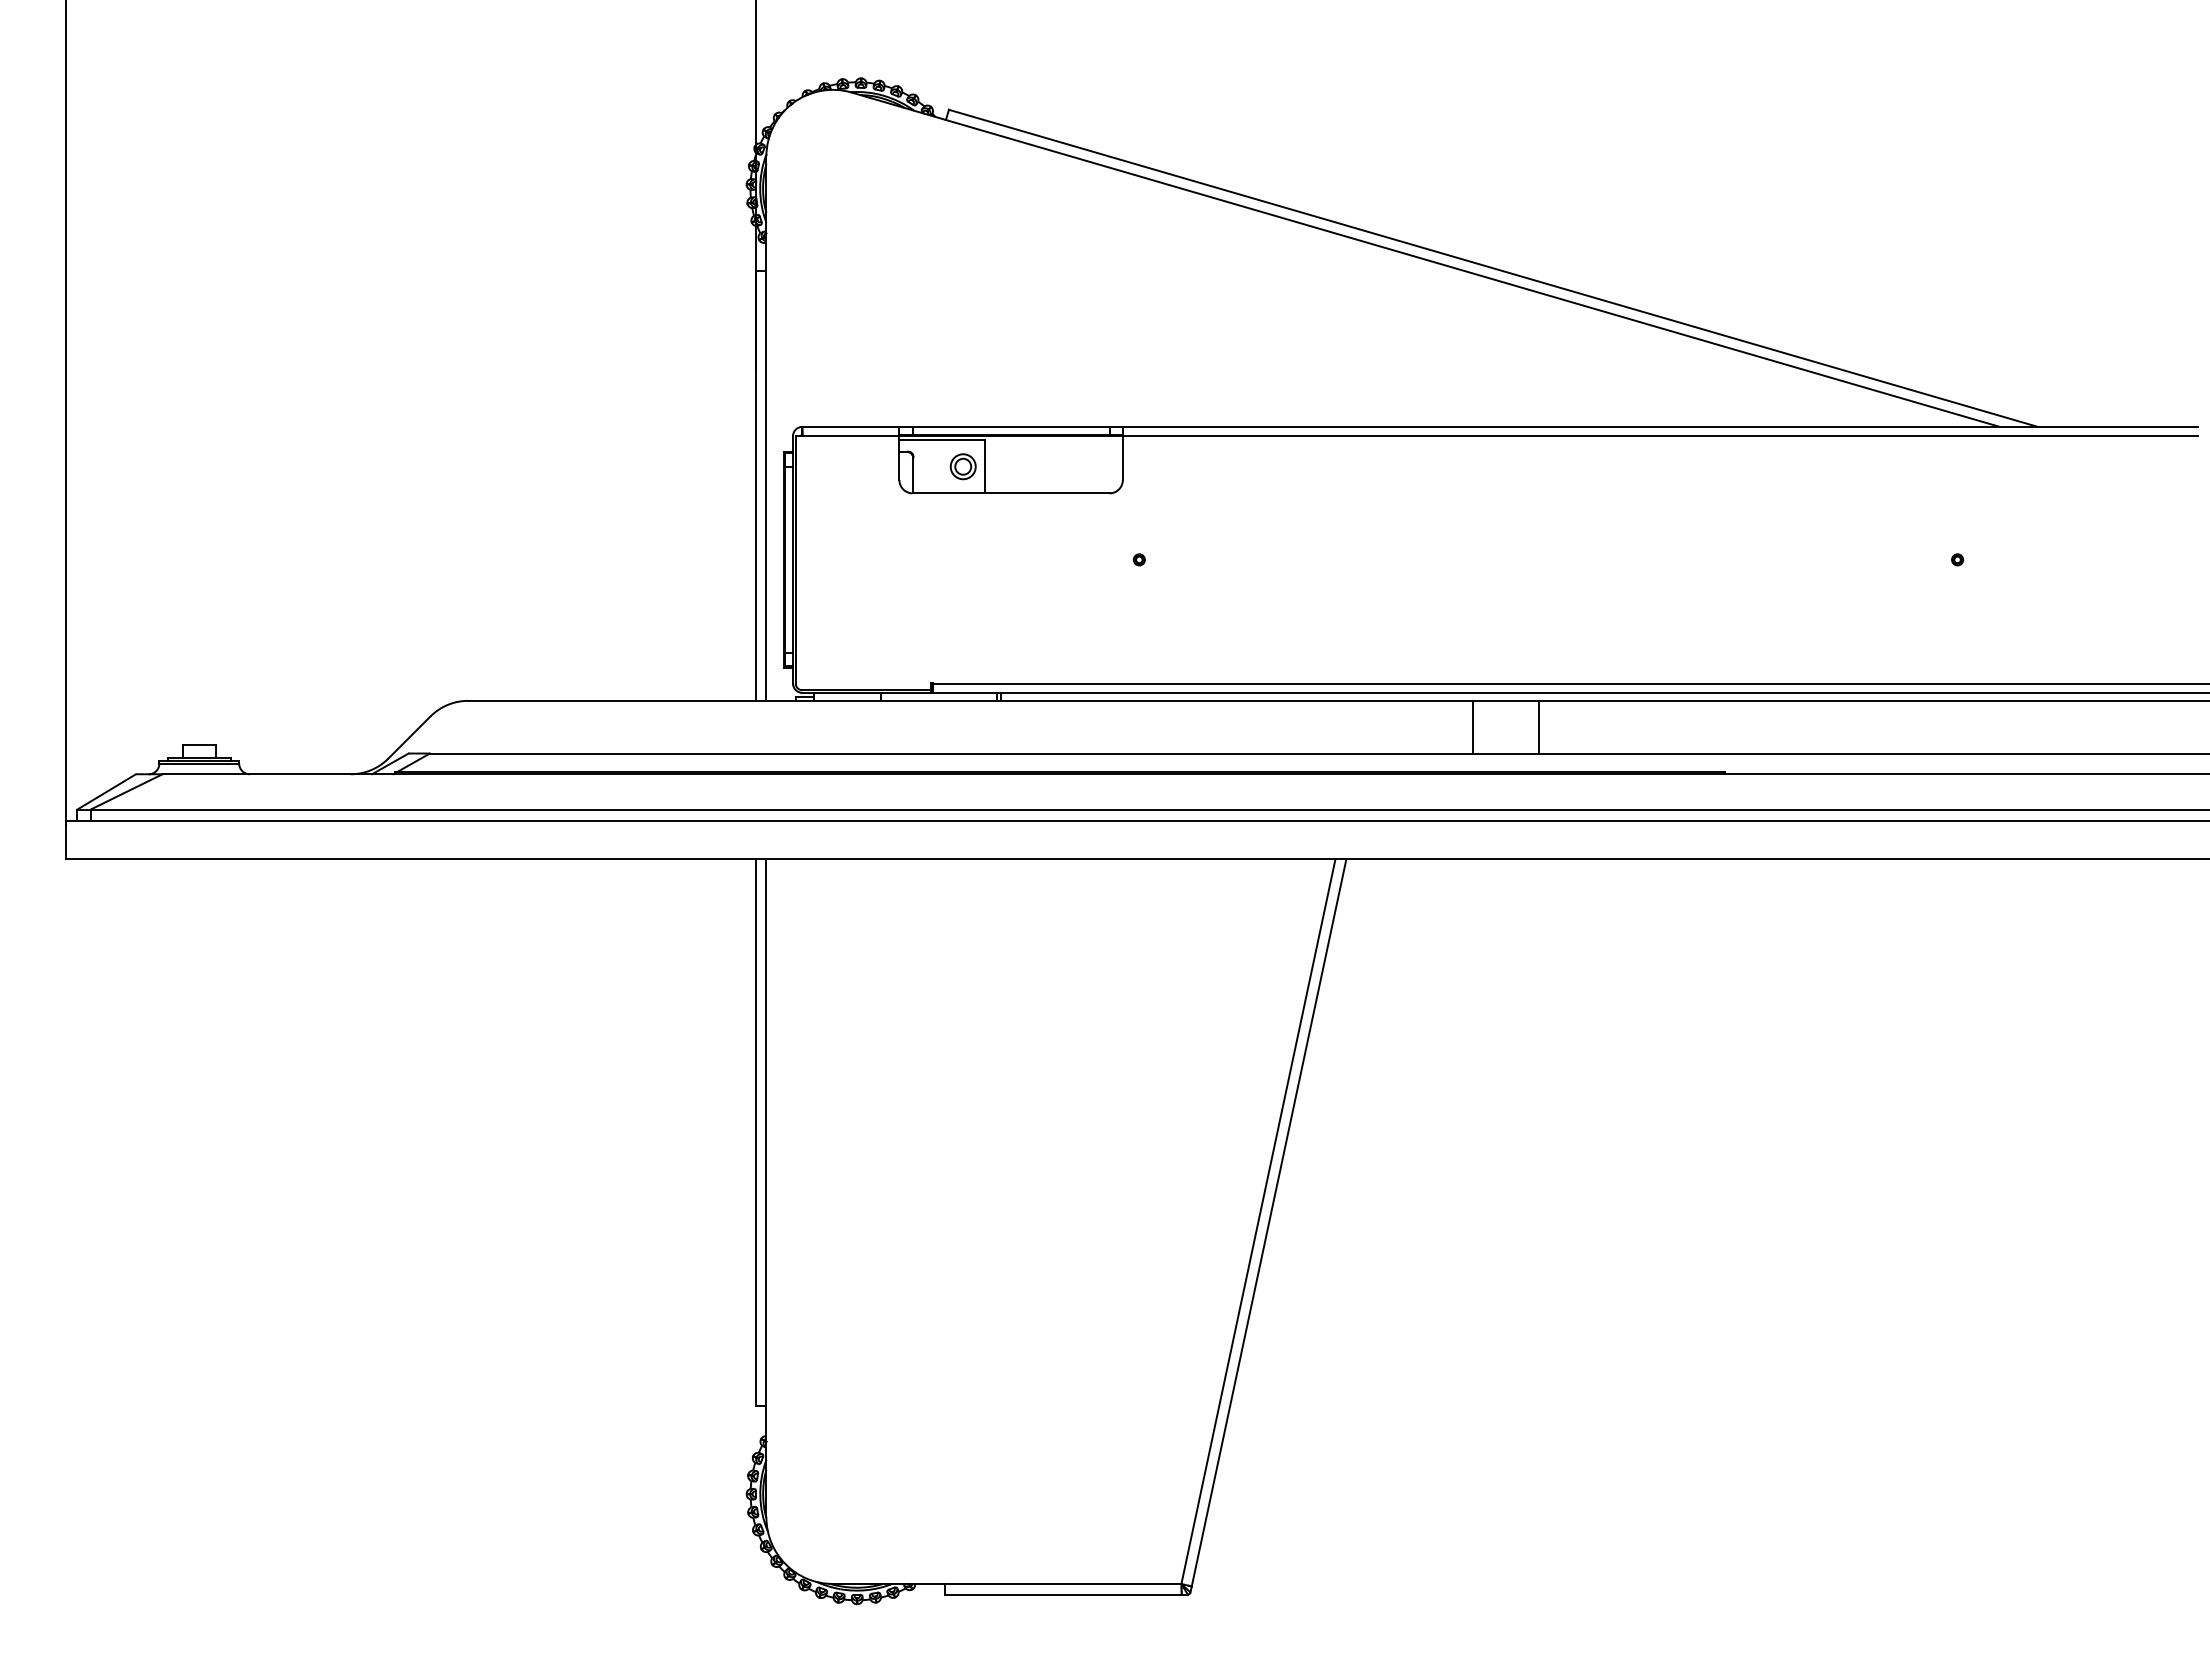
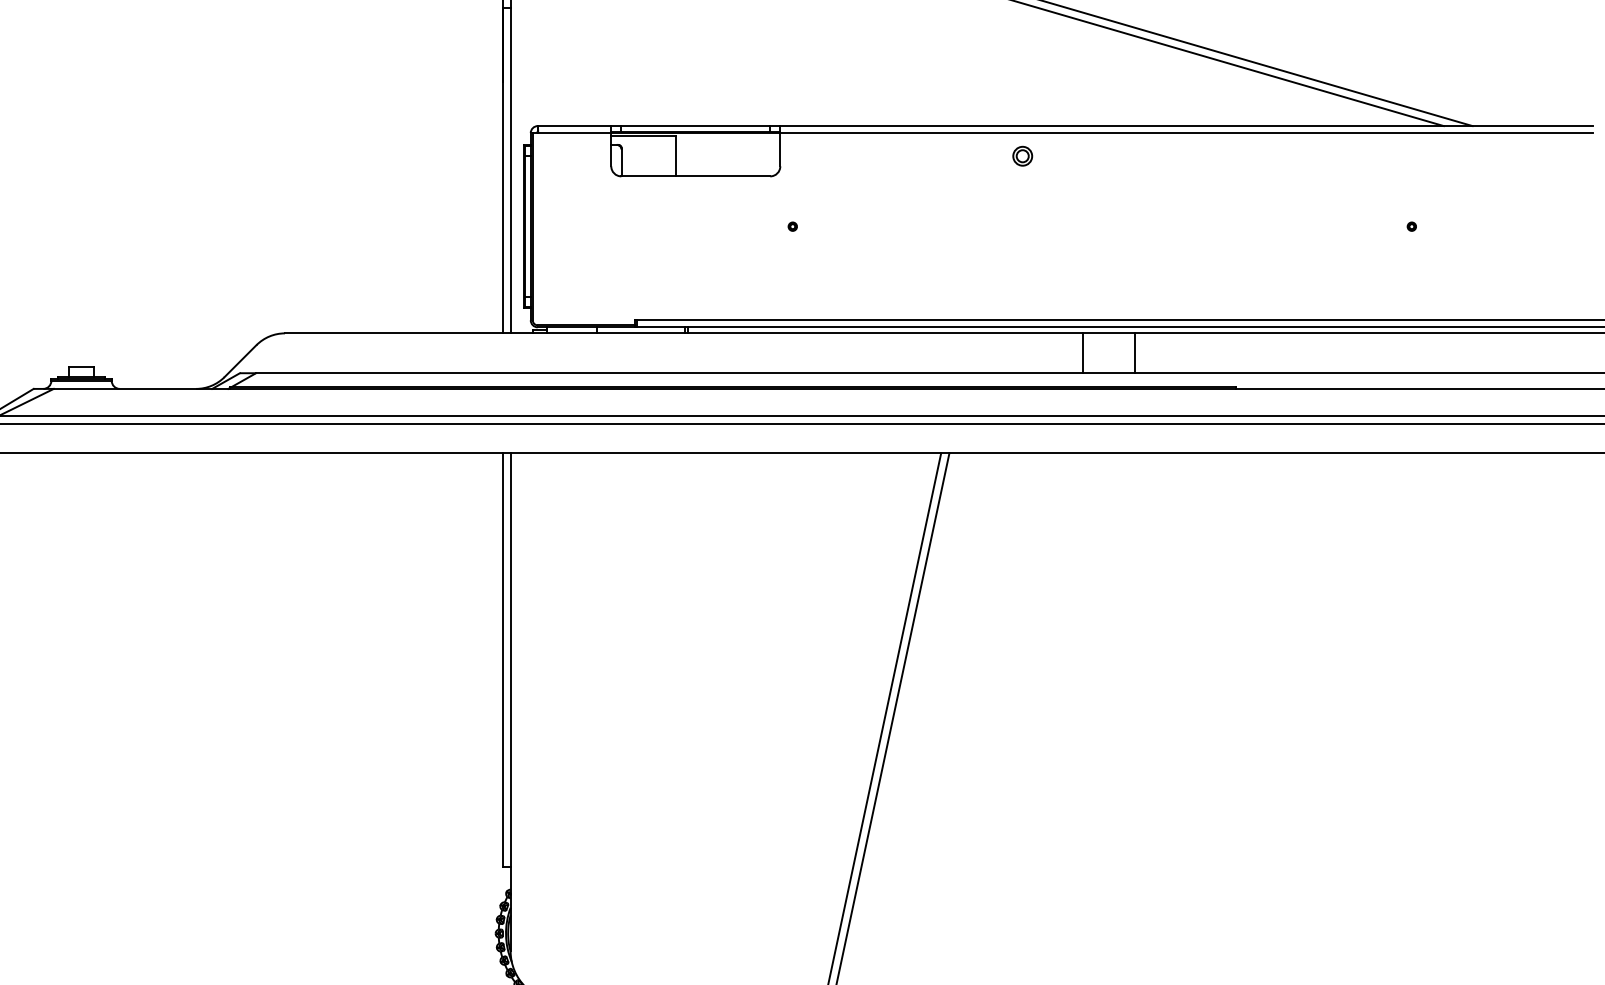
part: (962, 466) -> (1022, 156), moved
line: (1472, 726) -> (1082, 352), moved
line: (1539, 726) -> (1134, 352), moved

